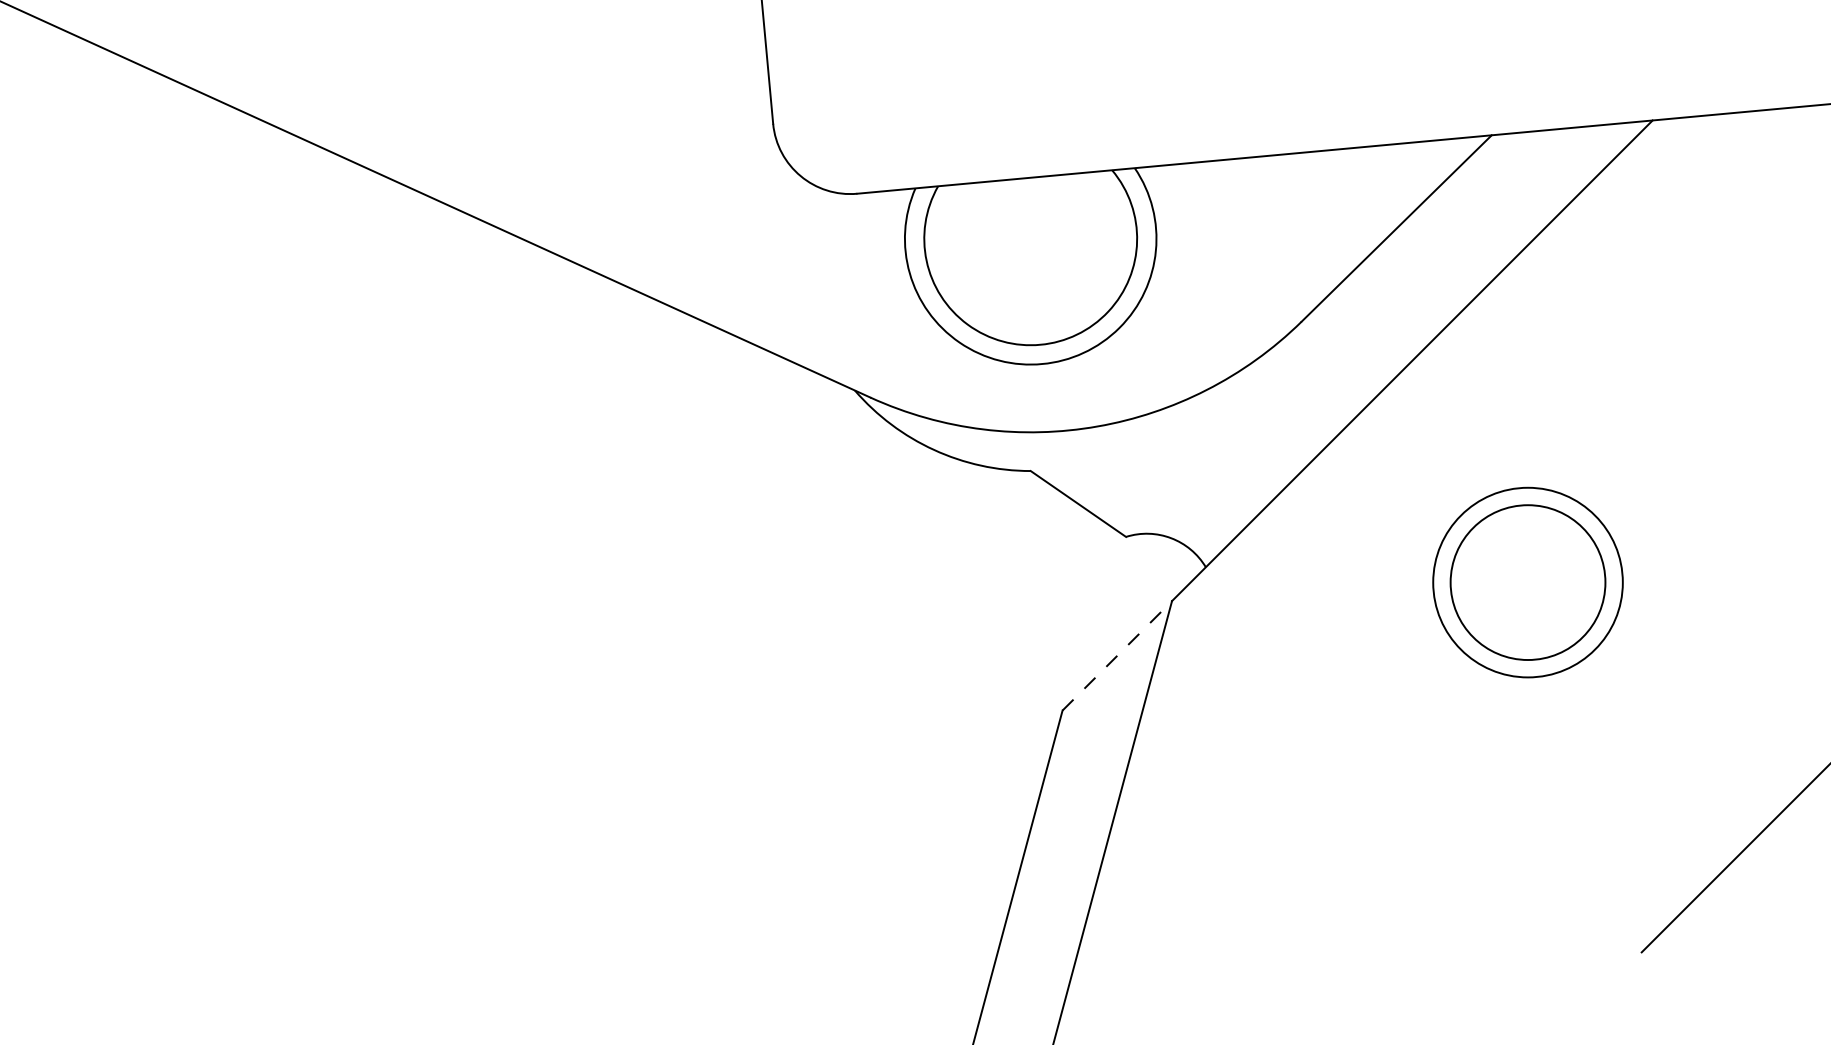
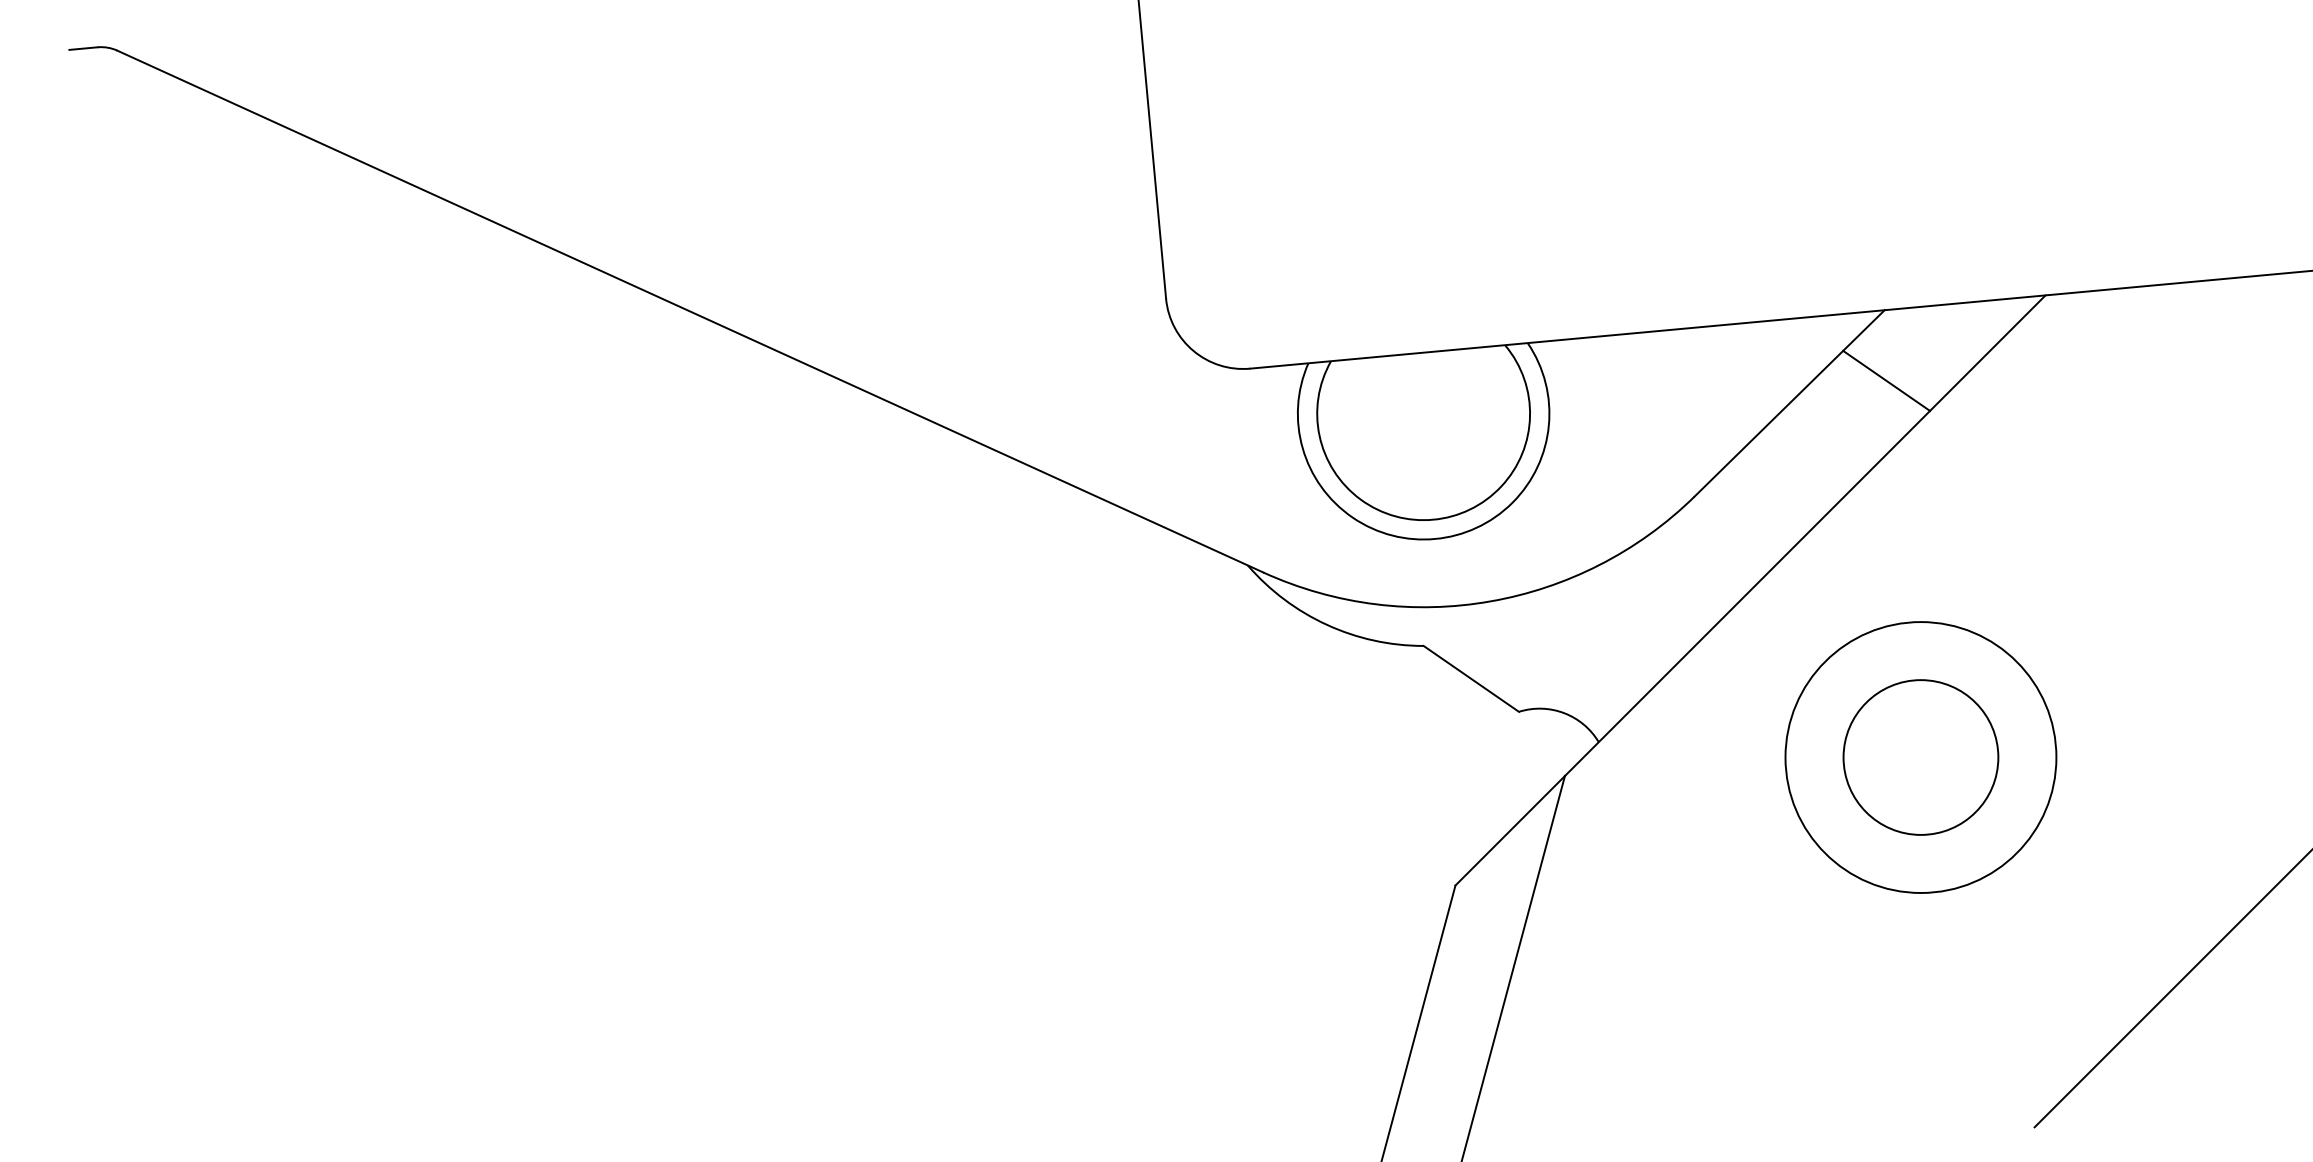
line: (1493, 205) -> (1886, 380), added
circle: (1527, 582) -> (1920, 757), size x1.43
line: (1117, 655) -> (1510, 830), dashed -> solid

